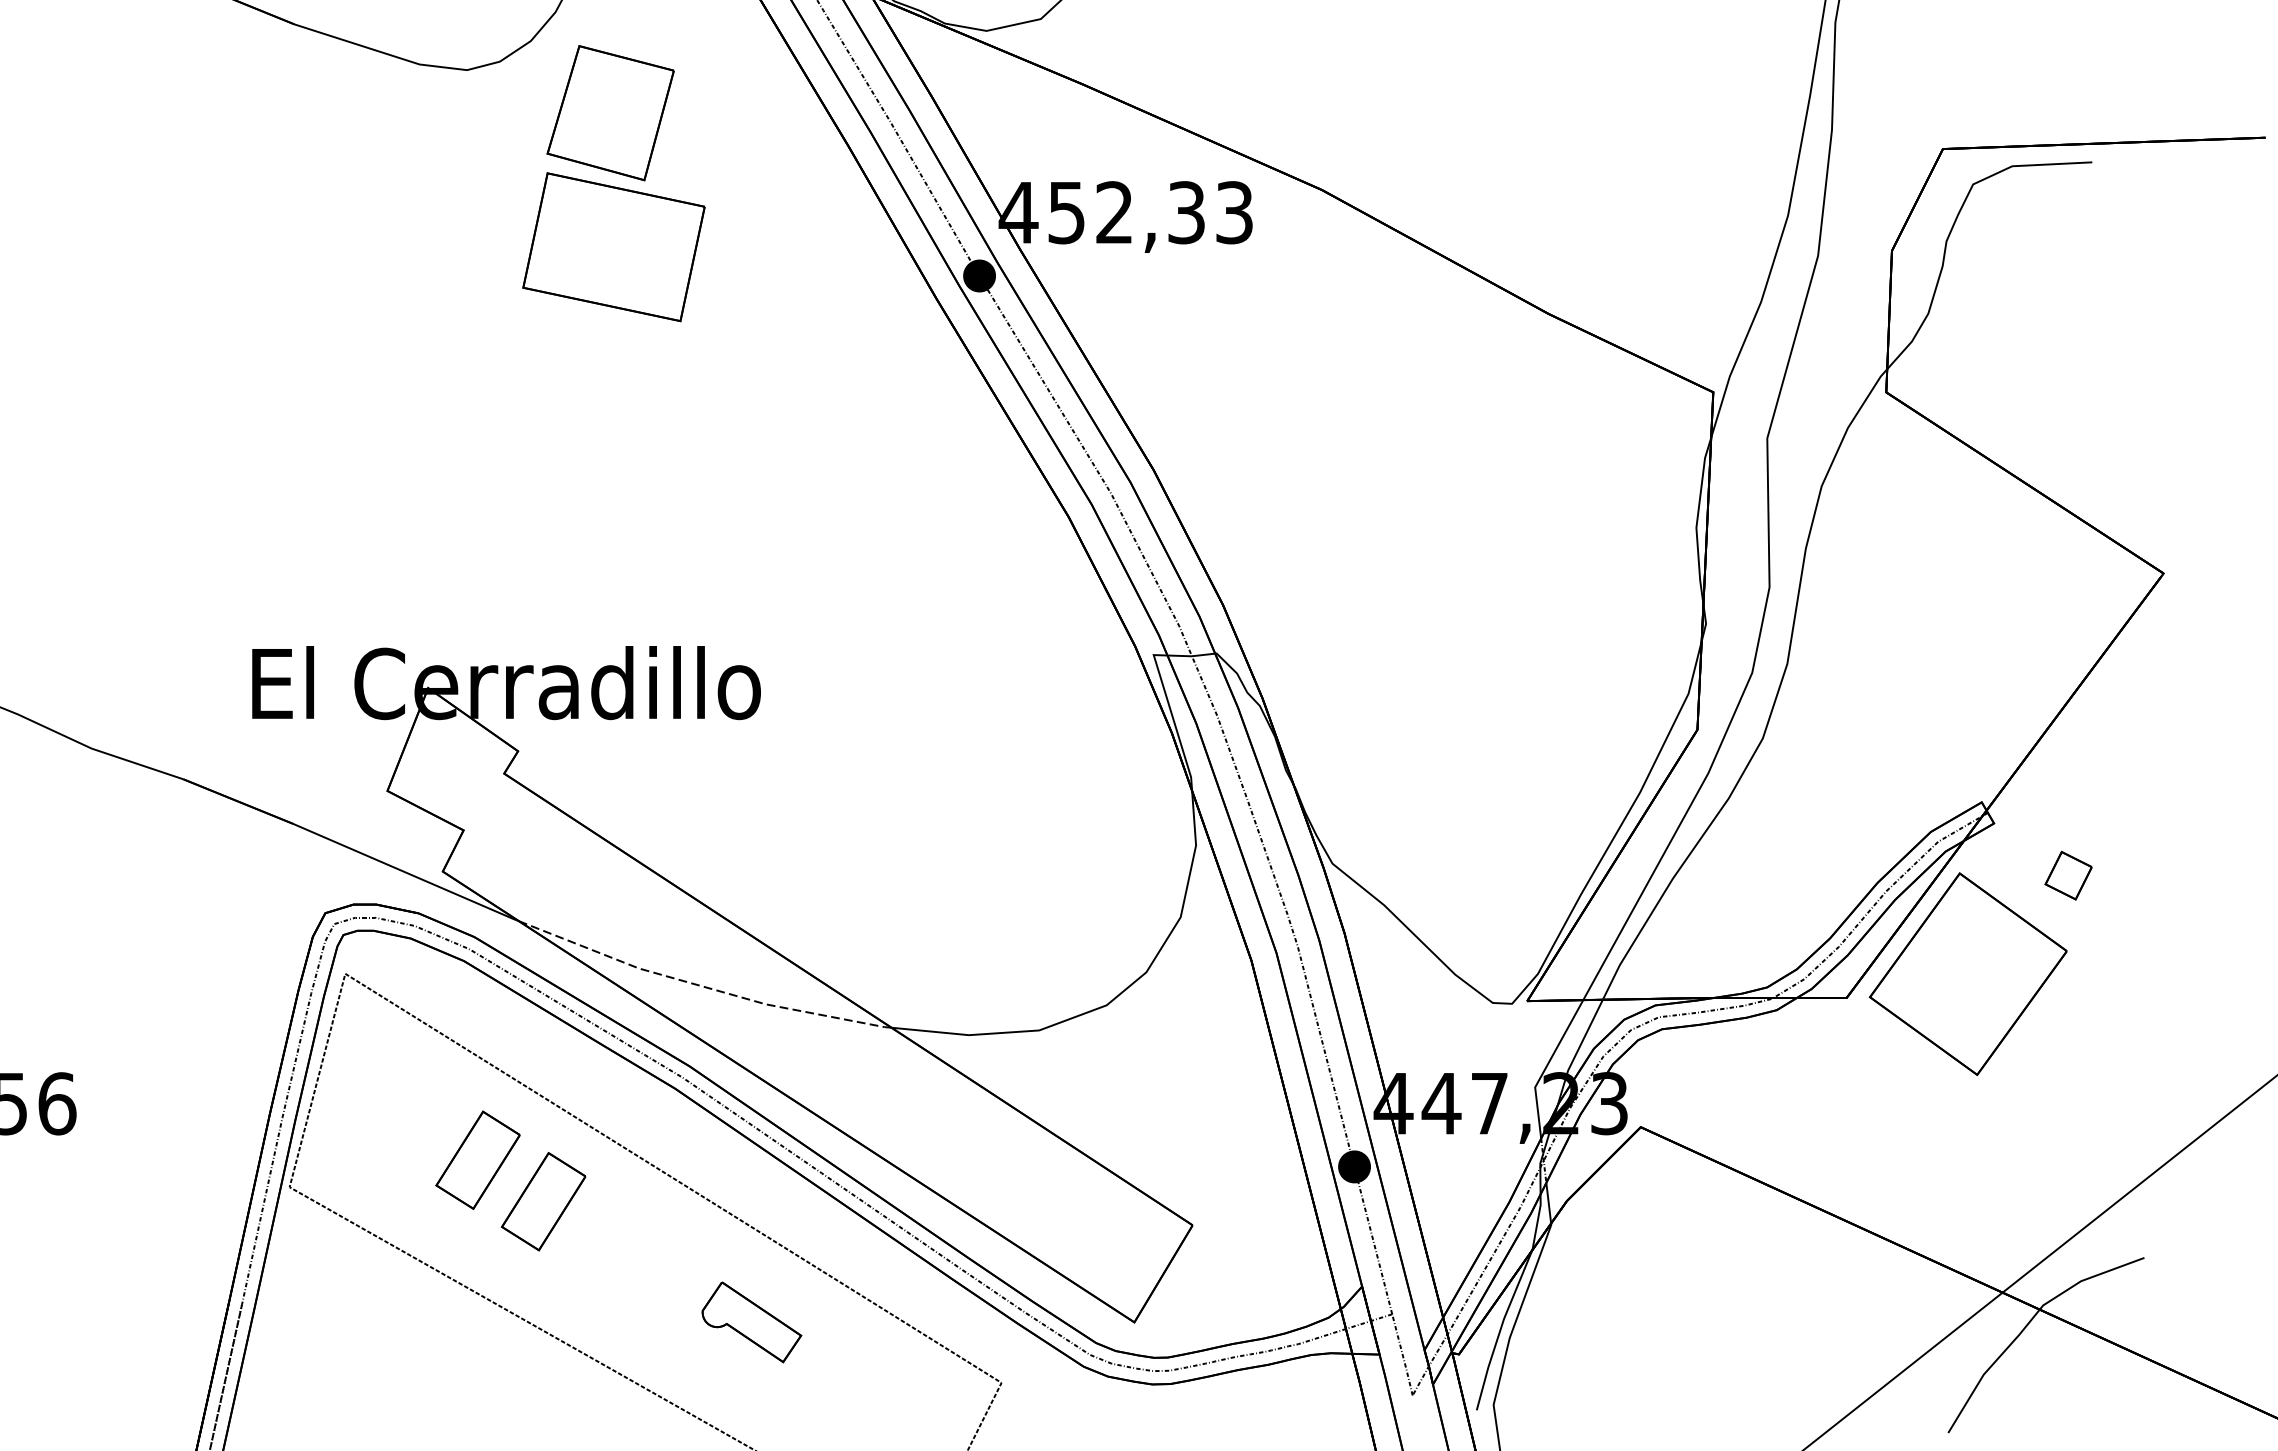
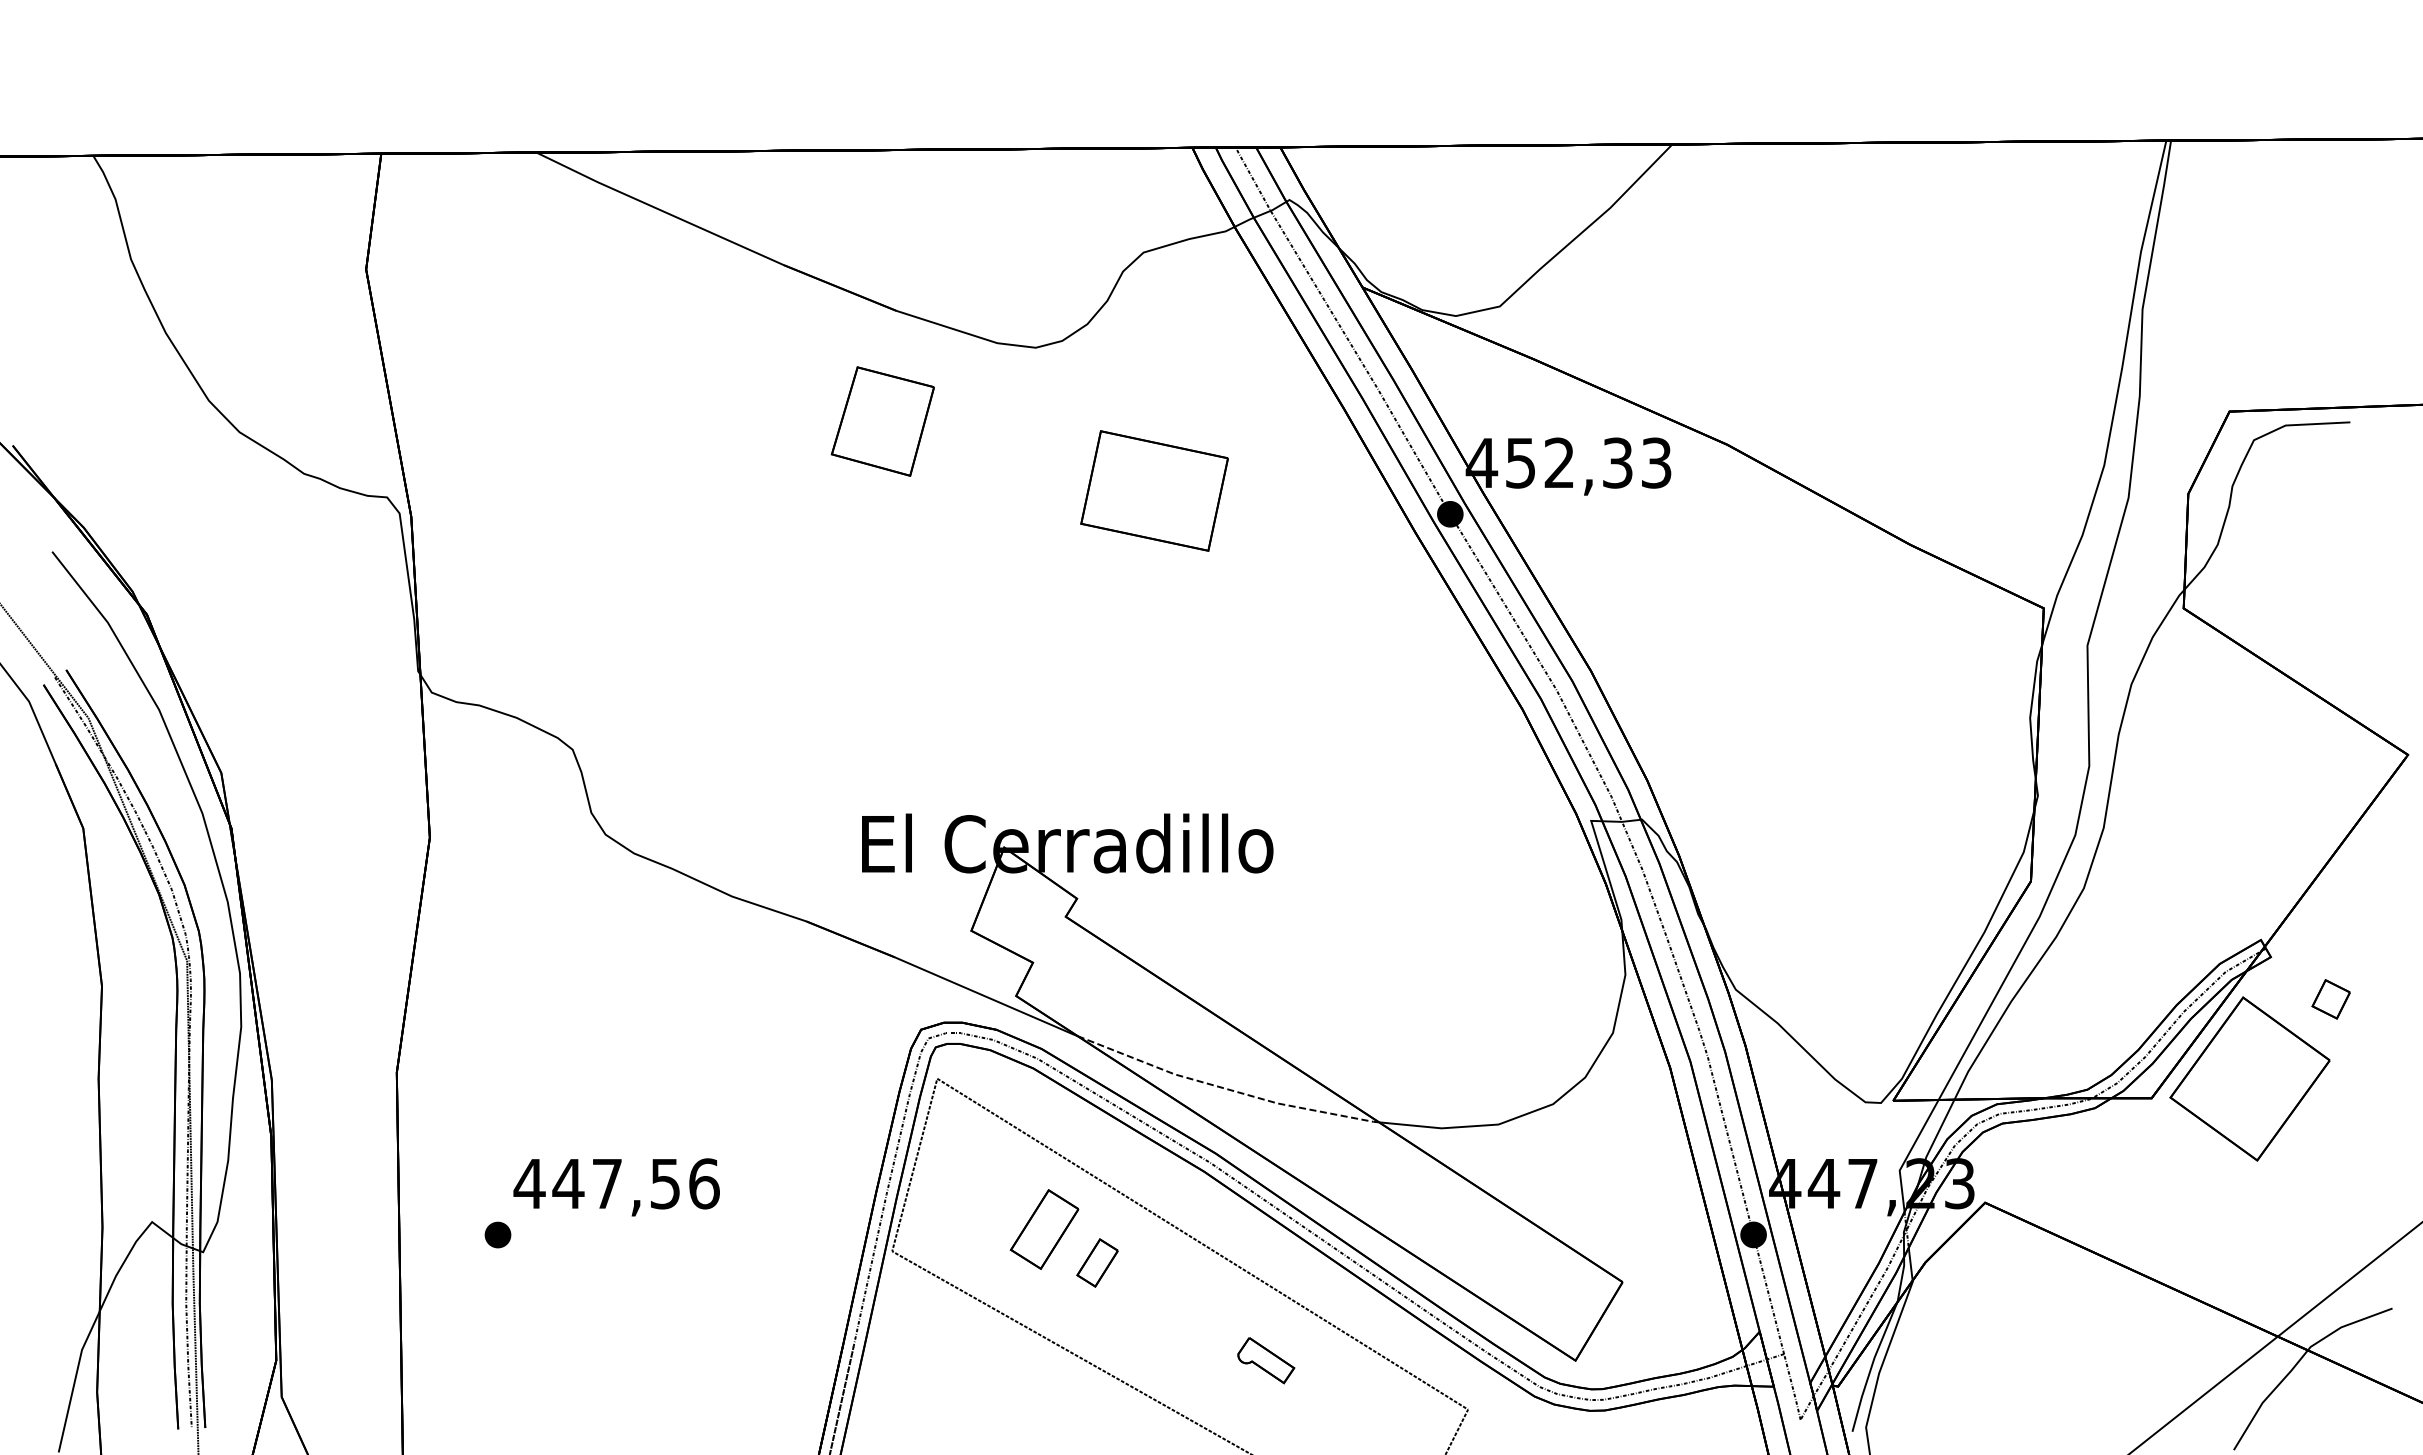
part: (610, 113) -> (882, 421), moved
part: (543, 1201) -> (1097, 1262), size x0.6
part: (752, 1322) -> (1266, 1360), size x0.7

